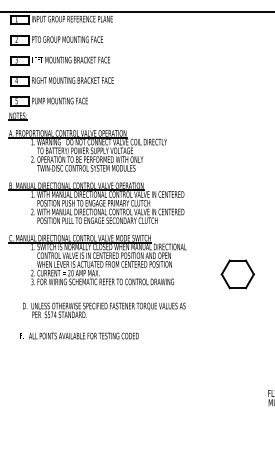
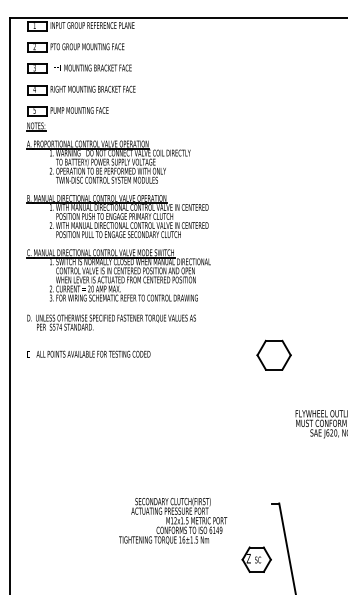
part: (237, 273) -> (273, 354), moved
text: (104, 310) -> (111, 322), moved
text: (79, 335) -> (88, 353), moved

